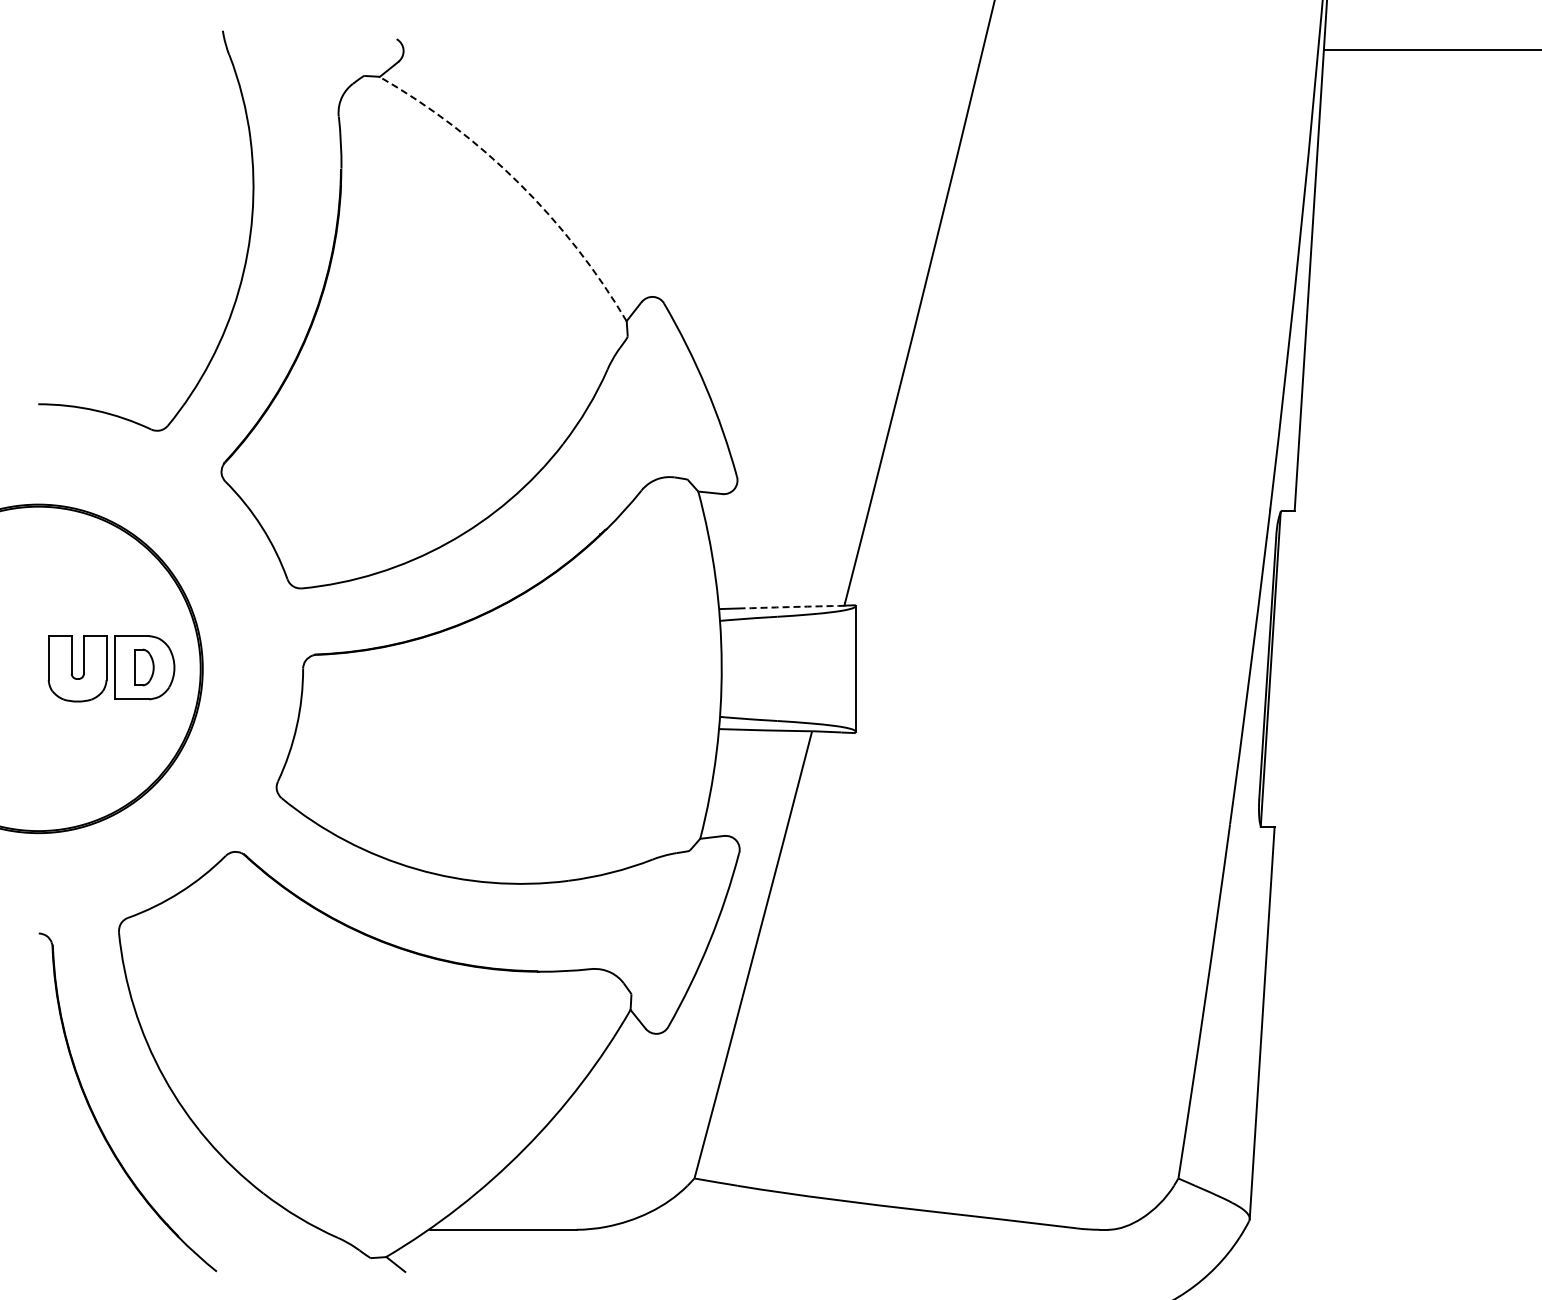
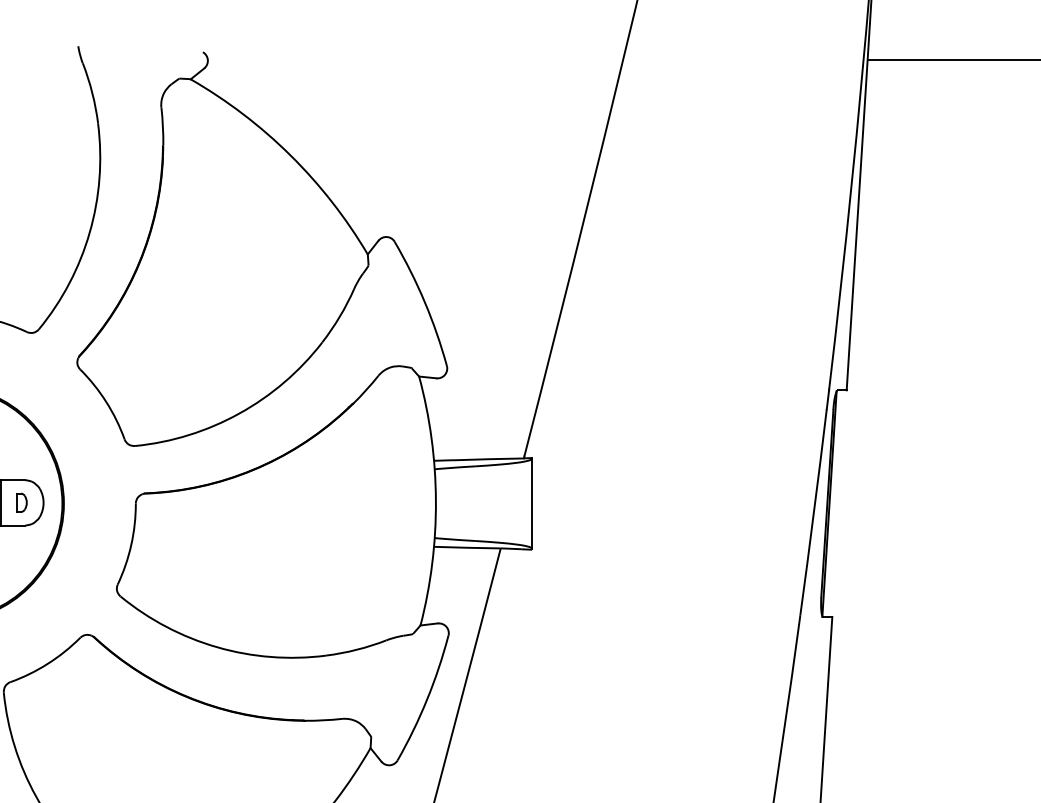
arc: (518, 183) -> (290, 155), dashed -> solid
arc: (795, 606) -> (488, 458), dashed -> solid
part: (144, 667) -> (22, 502), size x0.71

